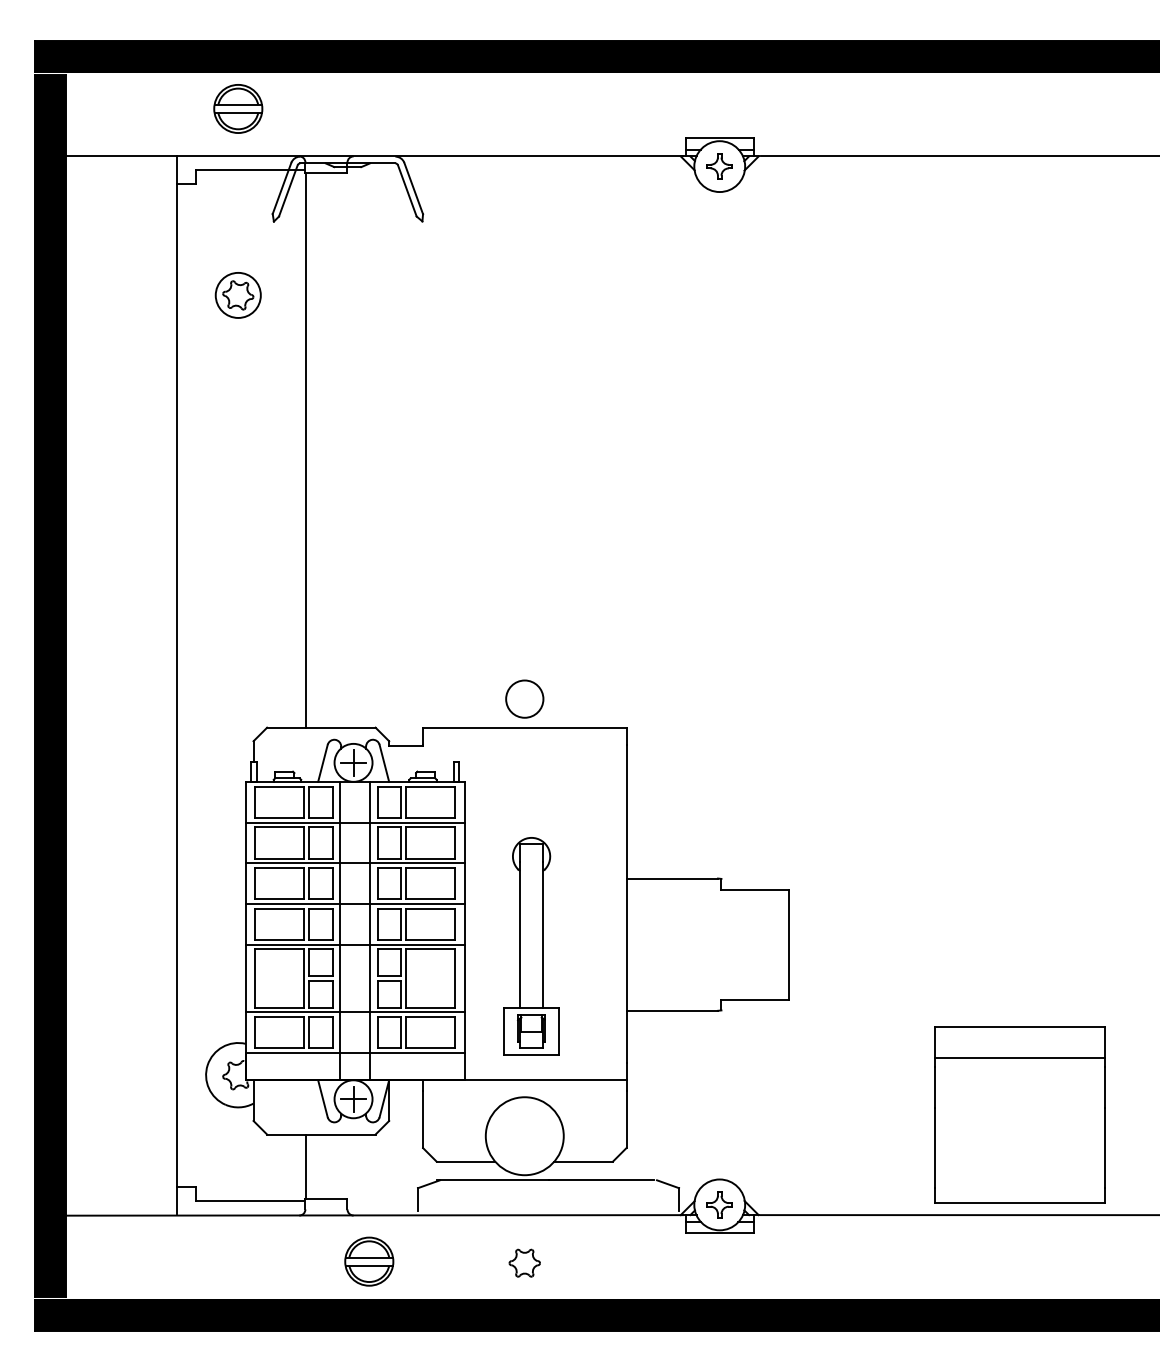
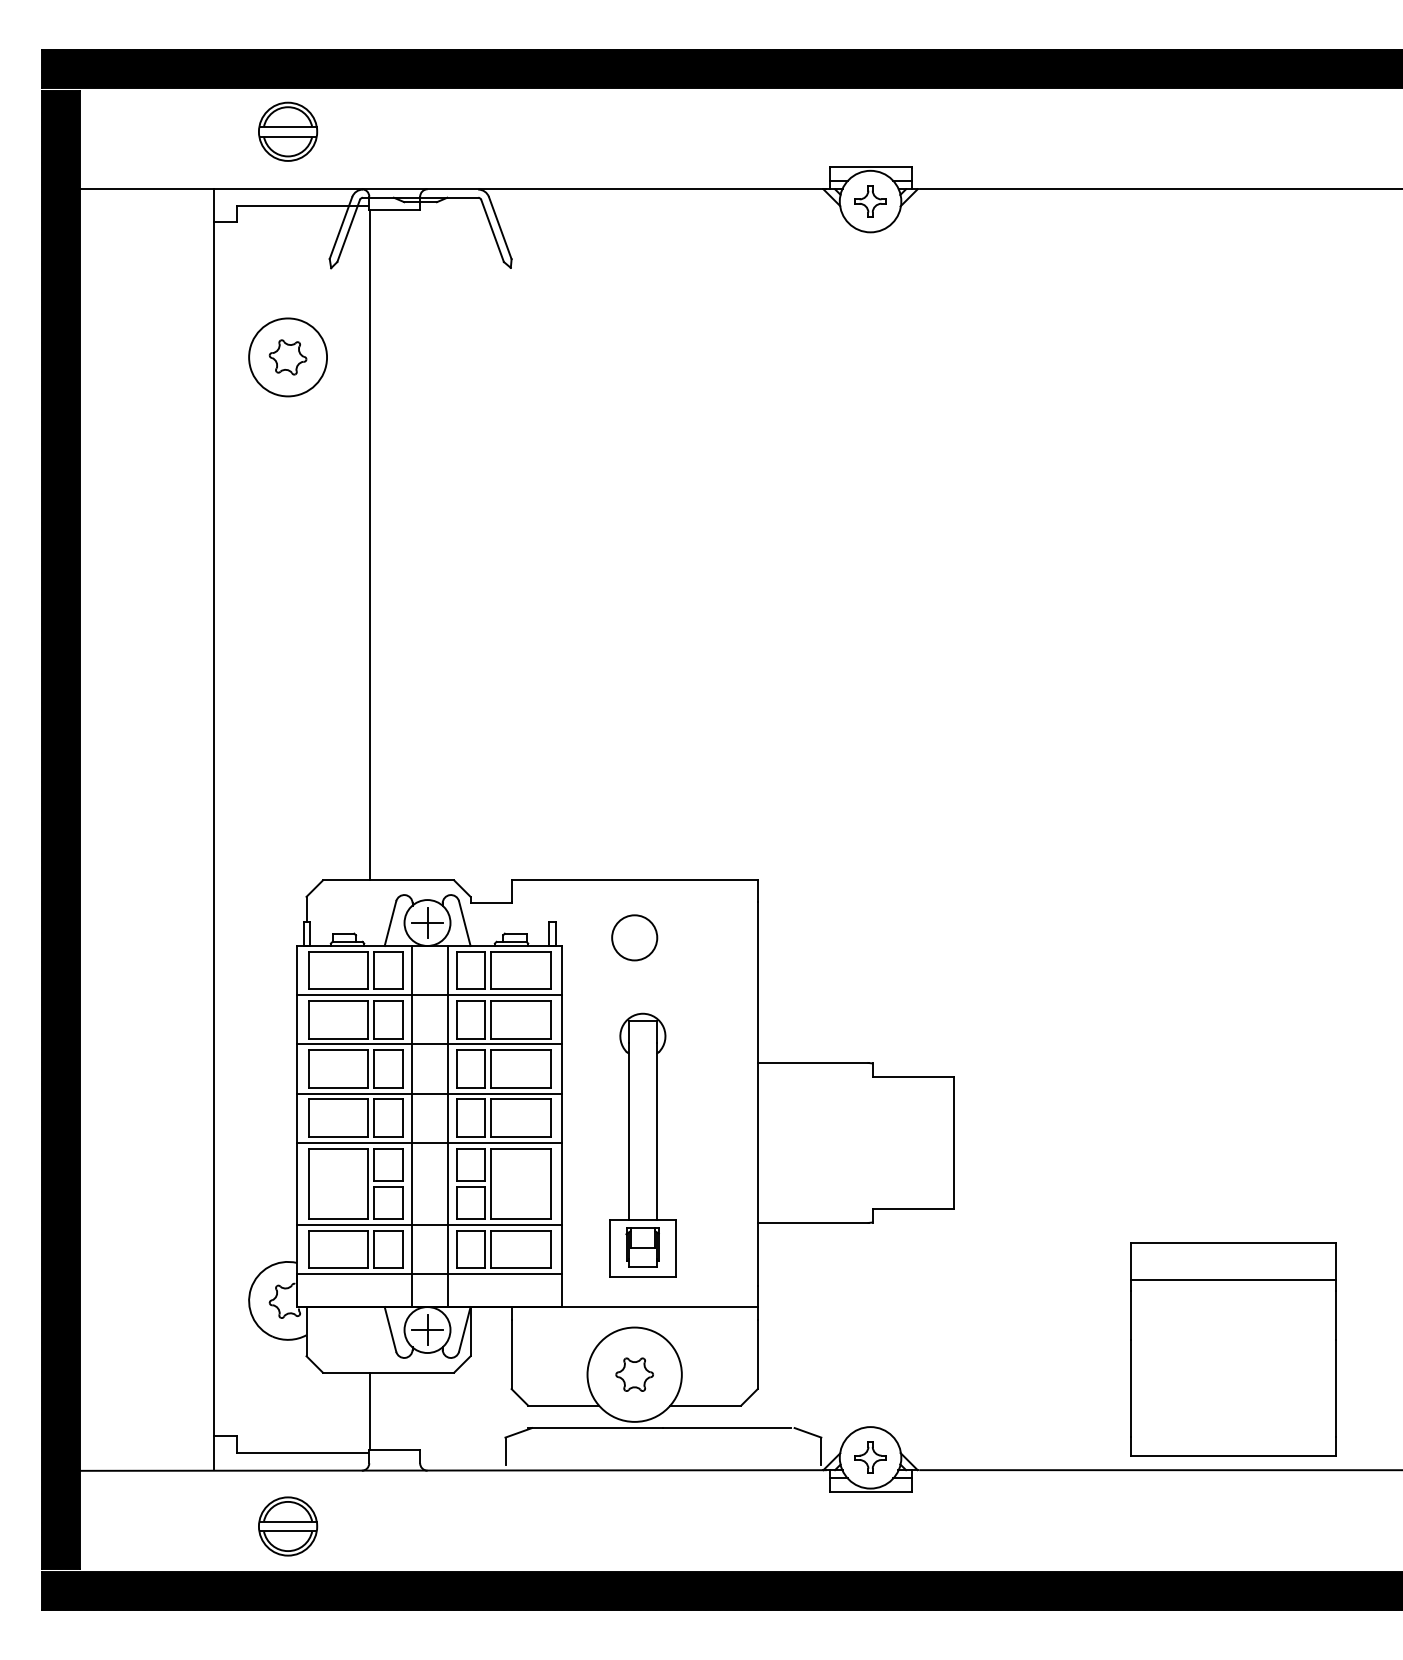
circle: (238, 295) -> (288, 357), size x1.43
circle: (524, 698) -> (634, 937), moved
part: (369, 1261) -> (288, 1526), moved
part: (524, 1262) -> (634, 1373), moved

